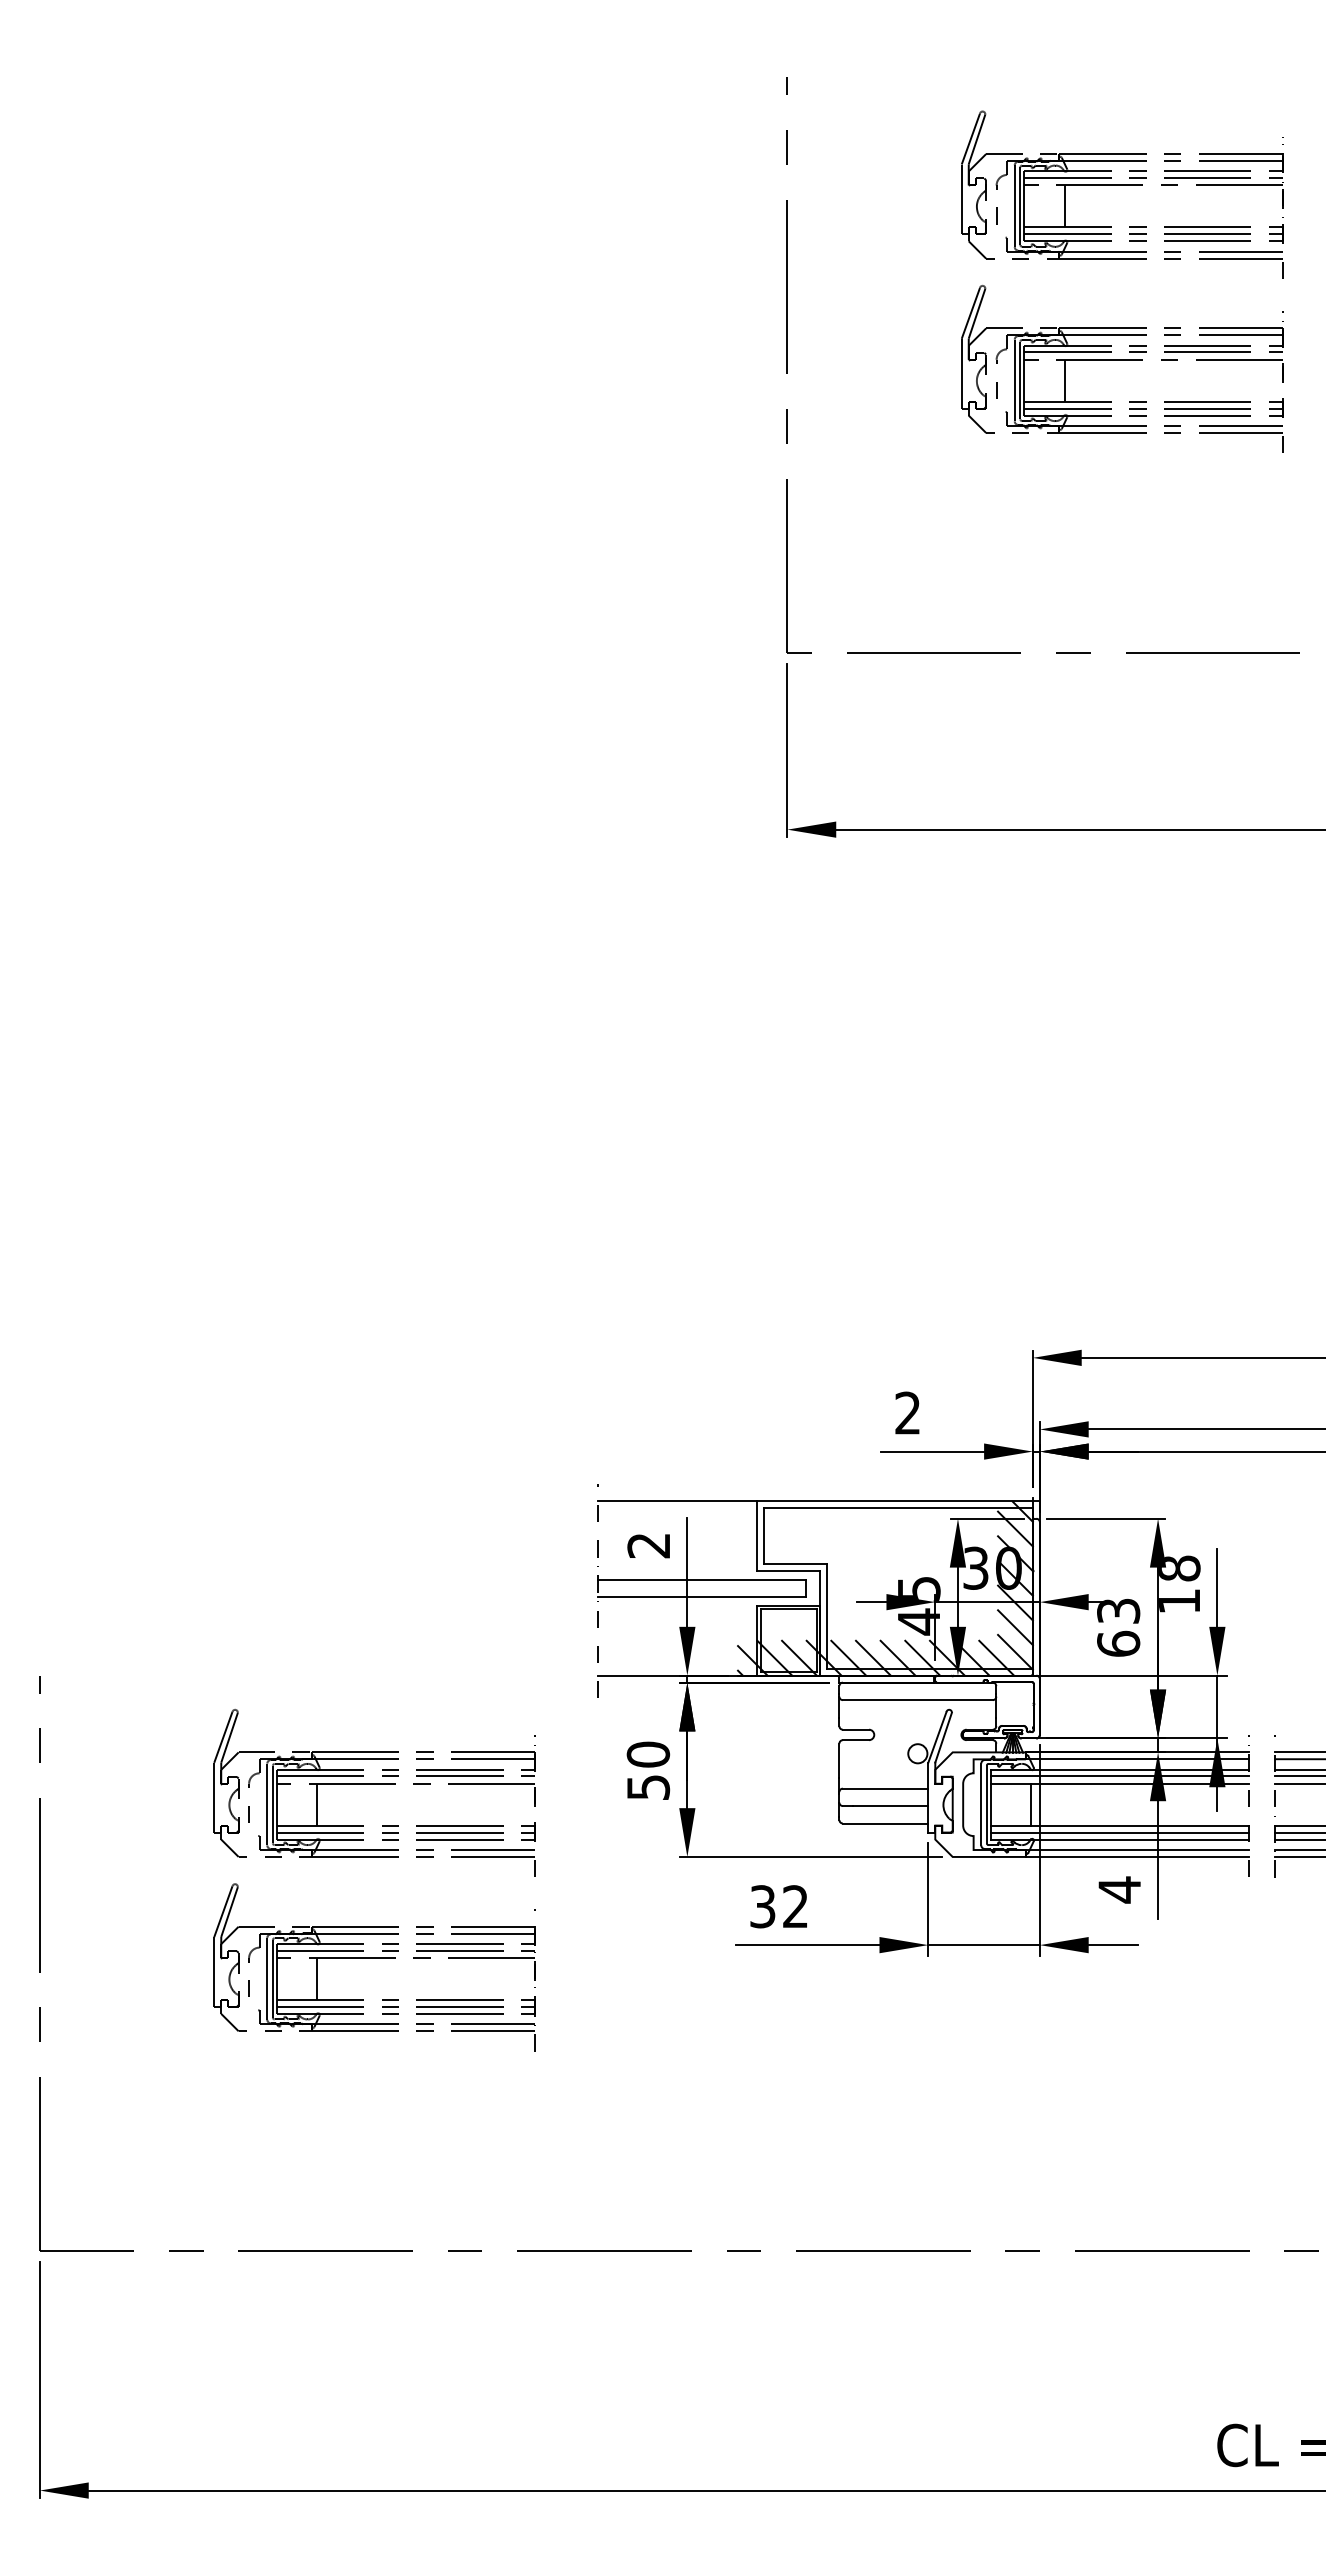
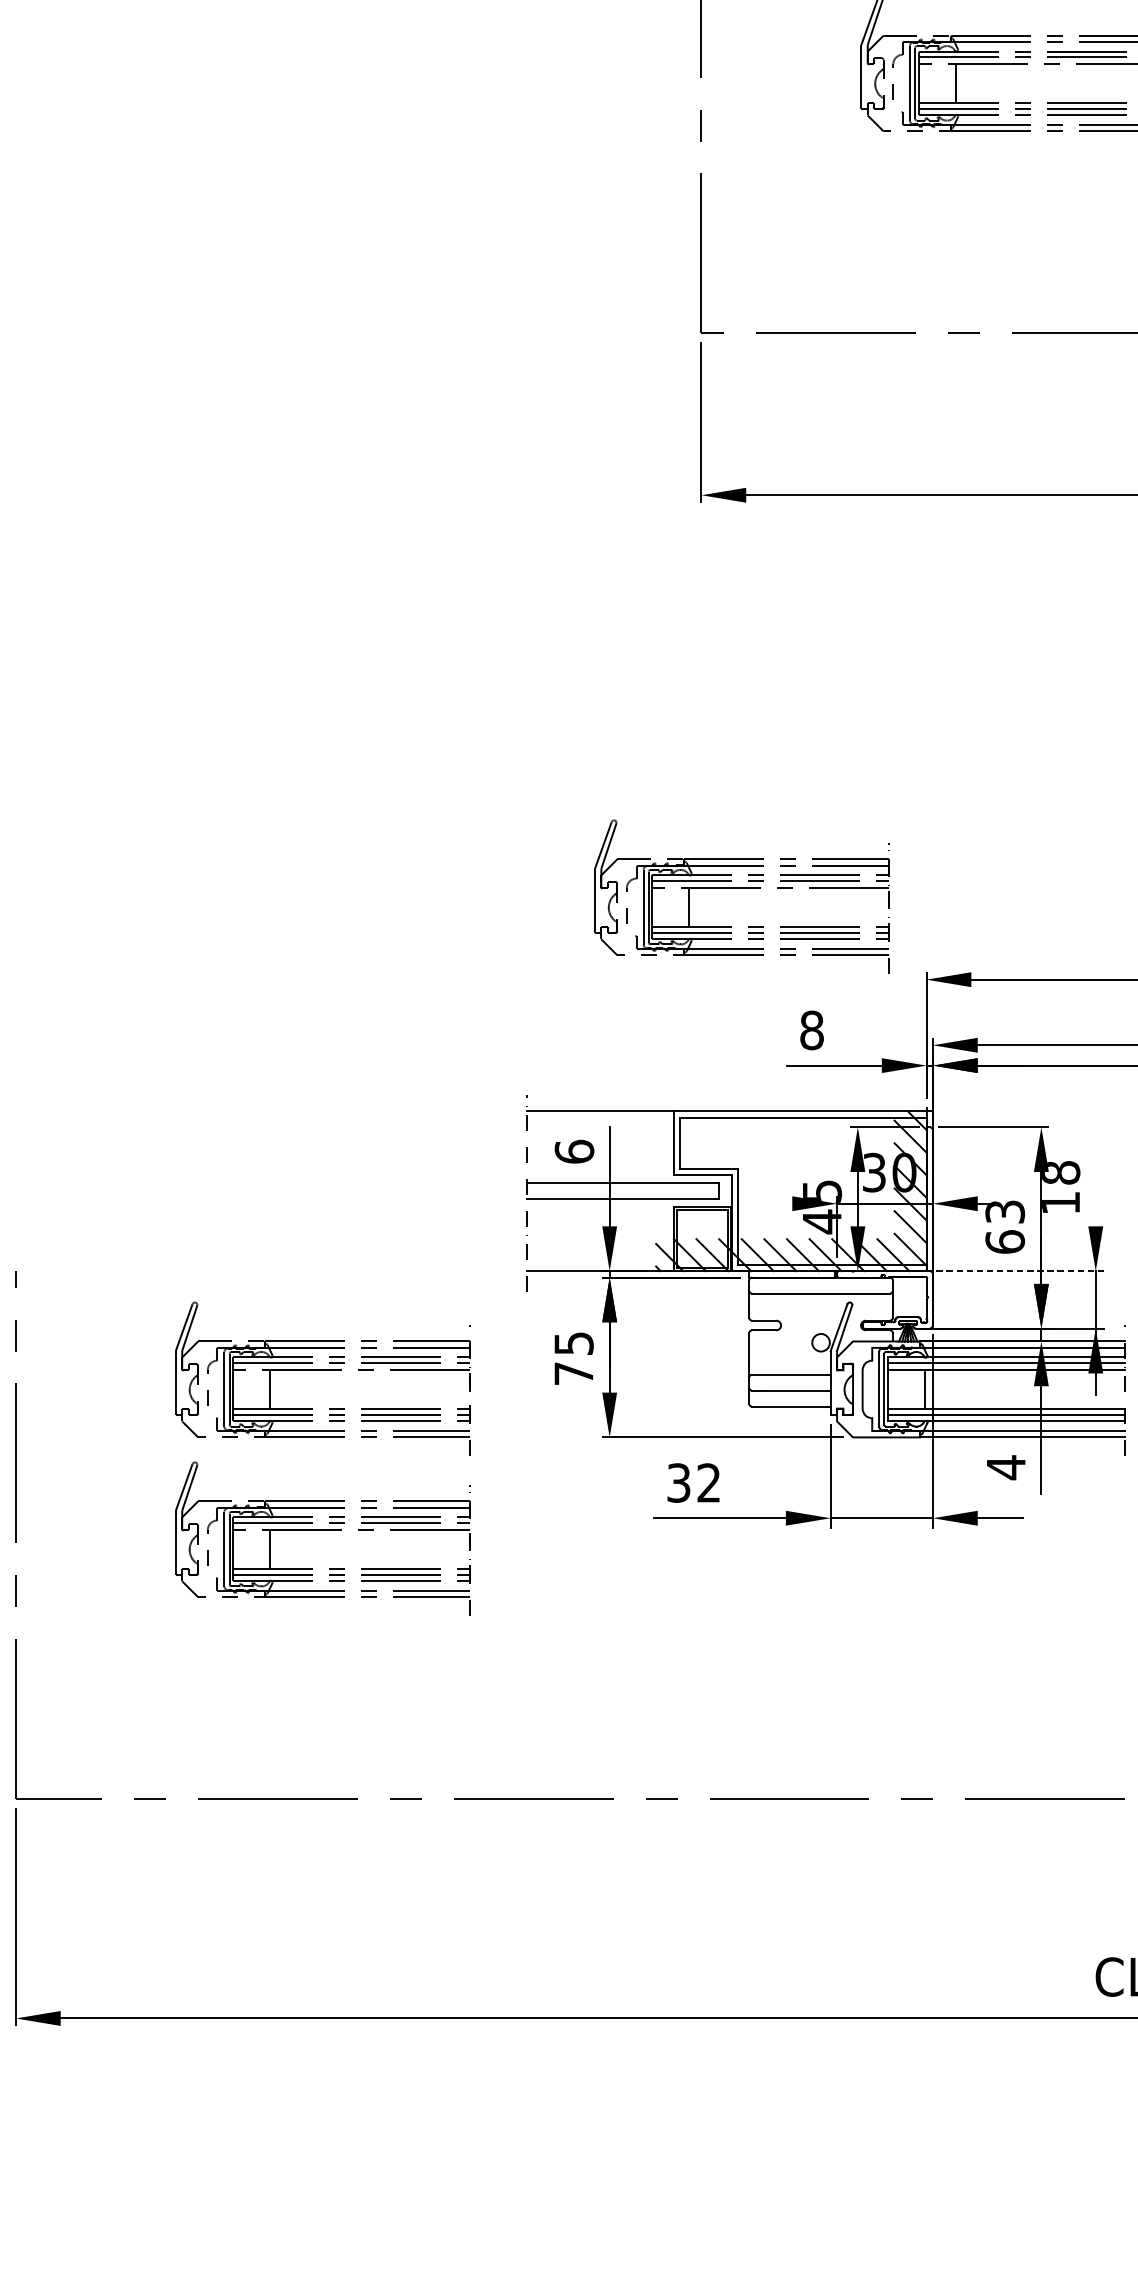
part: (831, 1258) -> (741, 888), added
text: (907, 1412) -> (811, 1029), 2 -> 8
text: (648, 1545) -> (574, 1151), 2 -> 6
line: (1217, 1587) -> (1095, 1190), removed
line: (871, 1602) -> (778, 1204), removed
line: (1132, 1675) -> (1017, 1270), solid -> dashed
text: (648, 1770) -> (574, 1358), 50 -> 75

